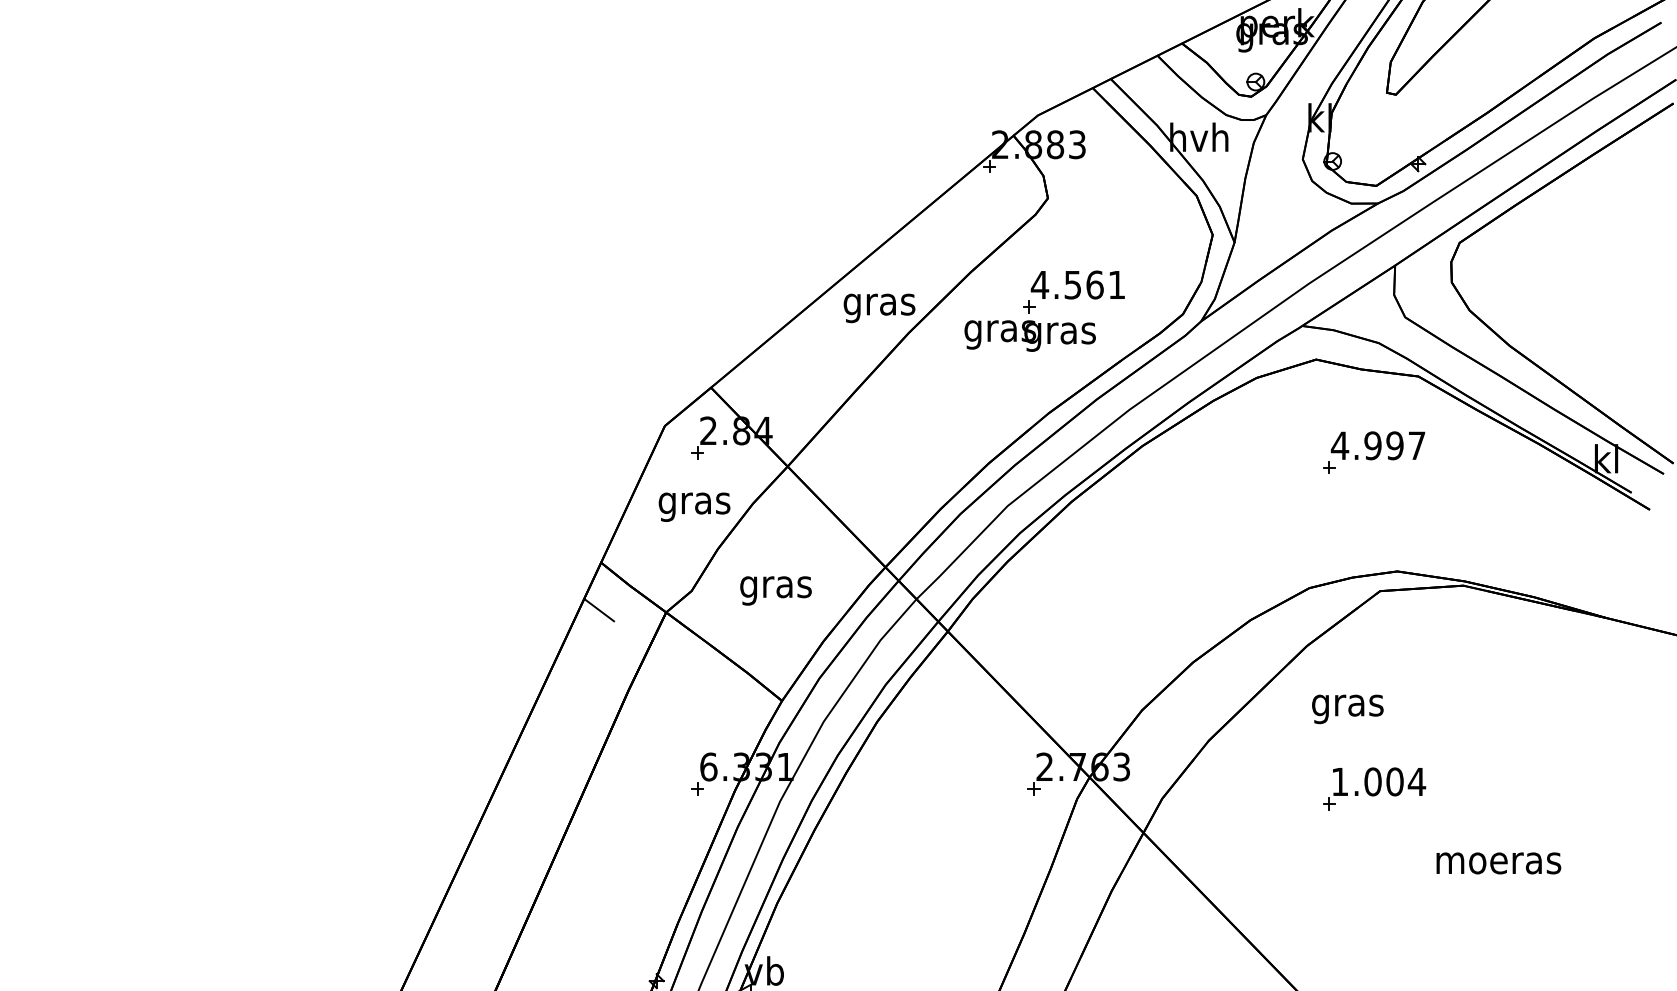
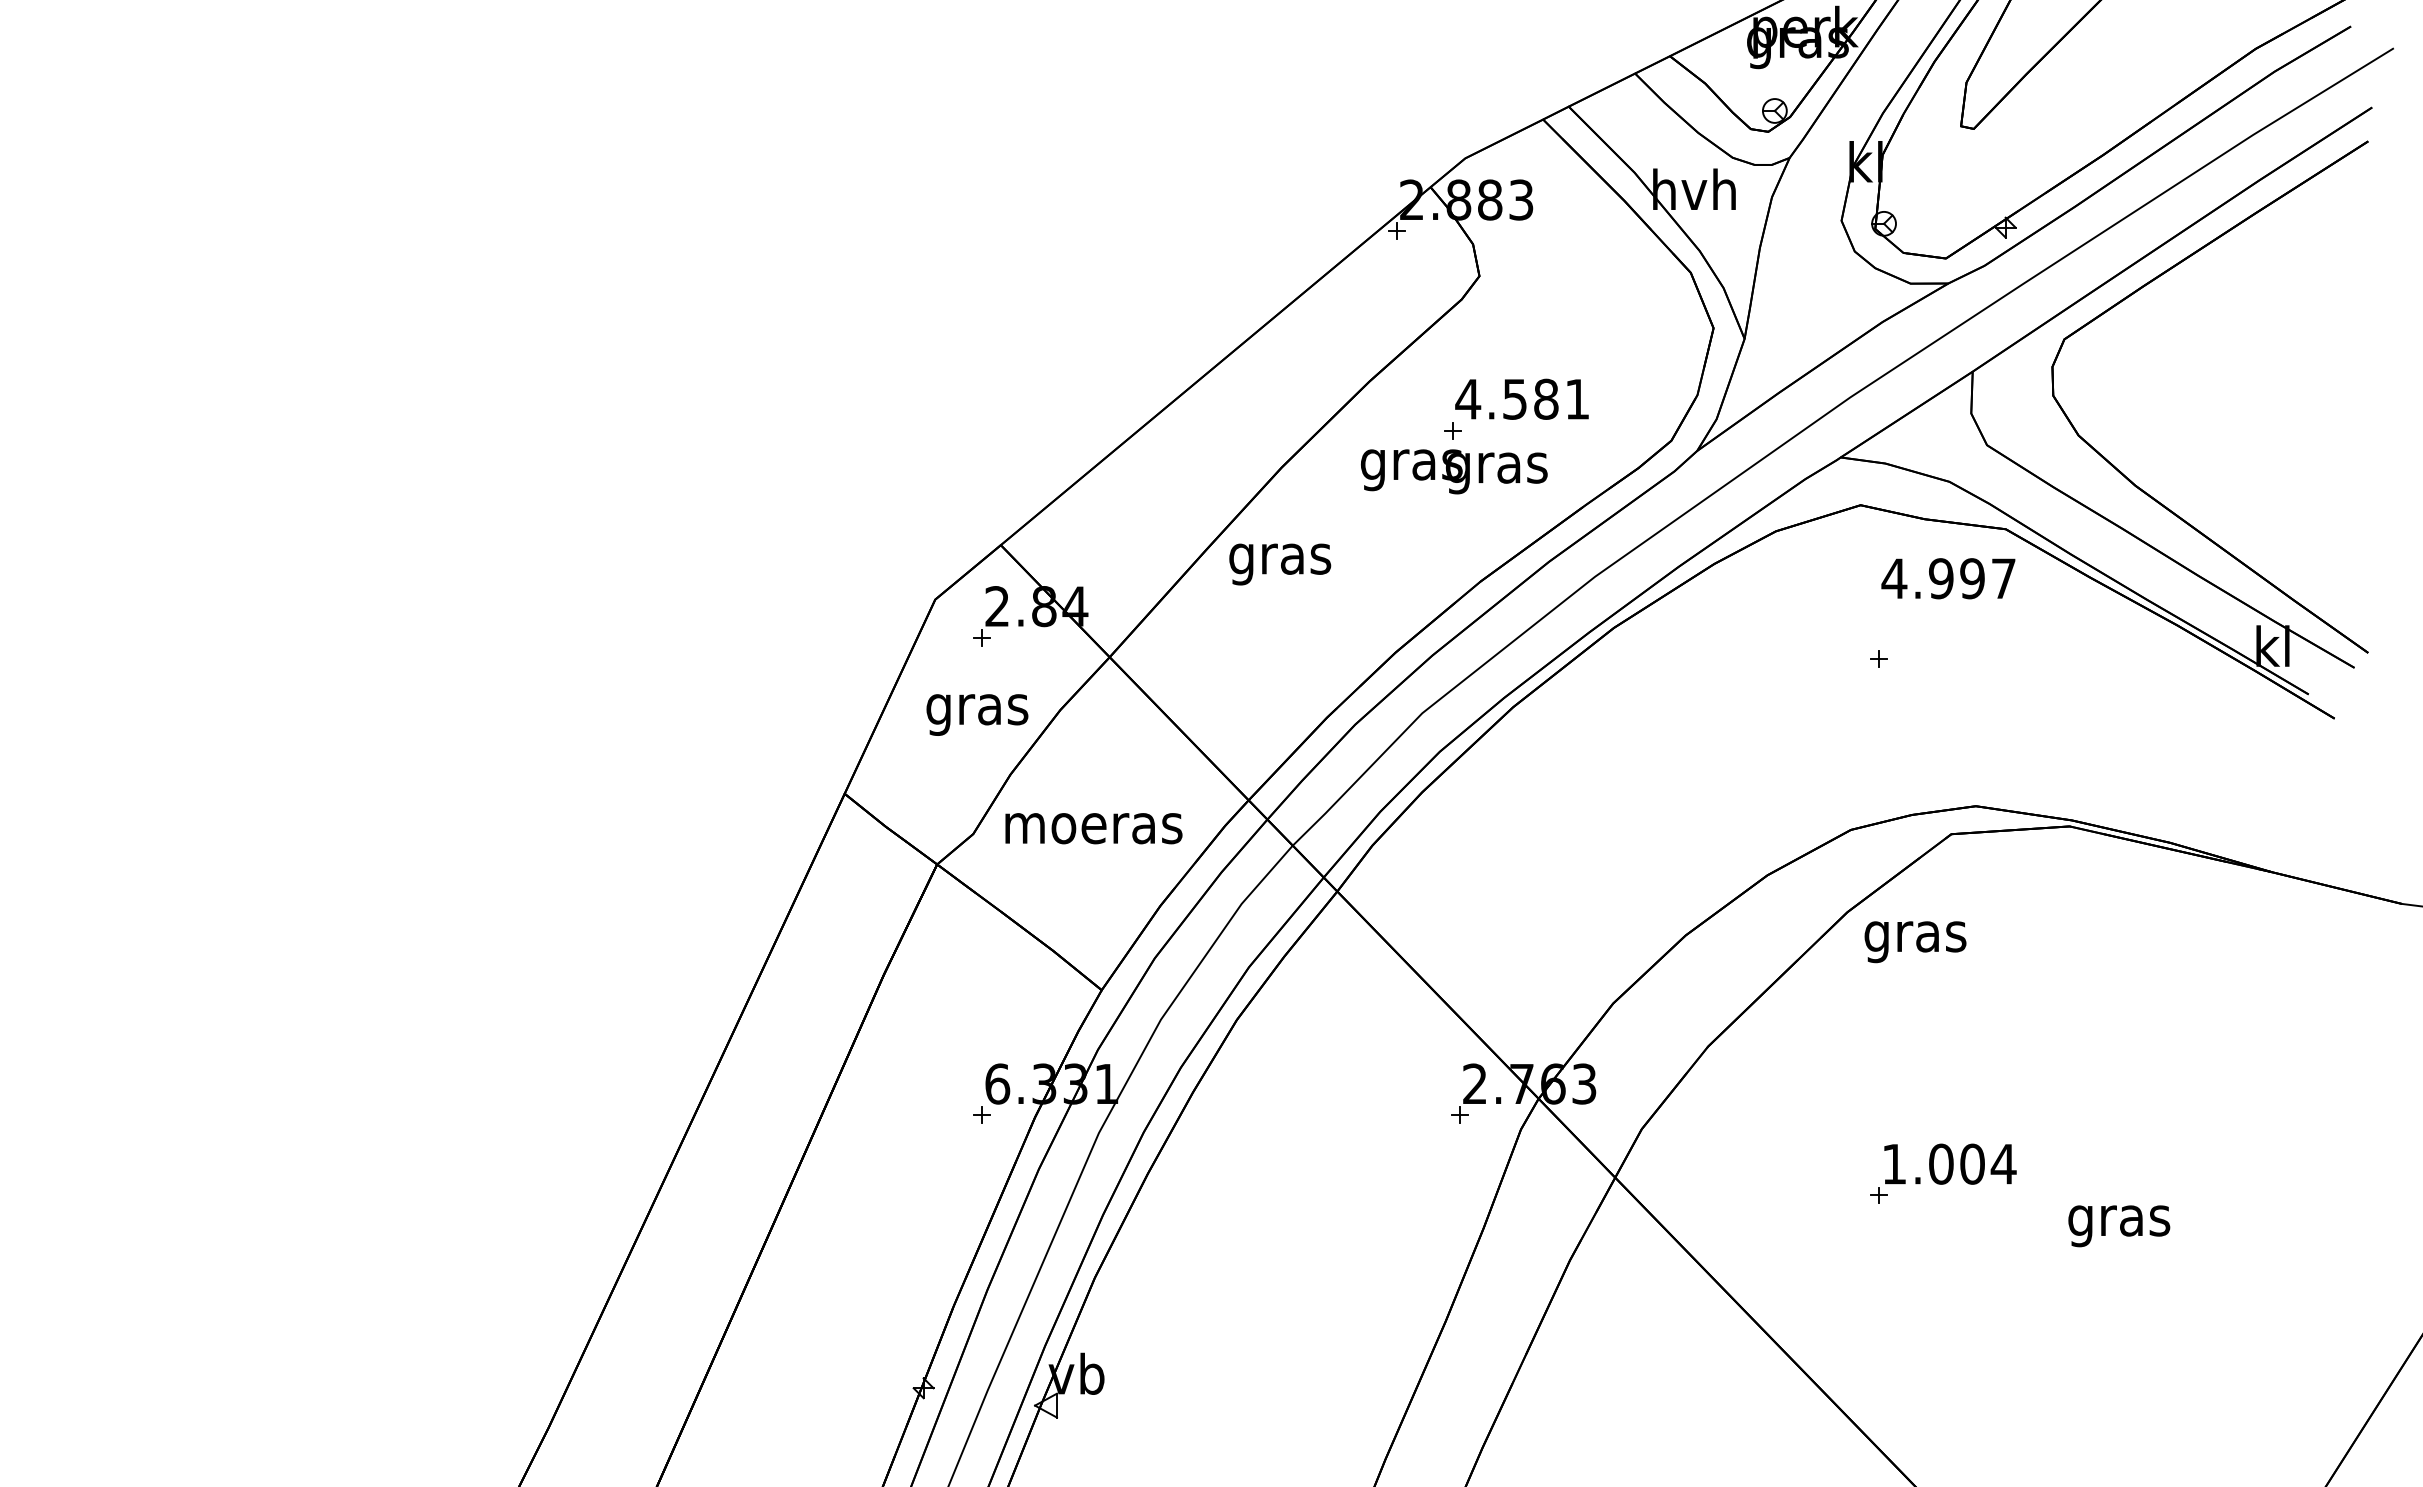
text: (1095, 284) -> (1546, 398), 4.561 -> 4.581
text: (879, 308) -> (1280, 564), moved
text: (1378, 445) -> (1948, 578), moved
text: (776, 590) -> (1093, 833), gras -> moeras
line: (599, 610) -> (842, 861), removed
text: (1347, 709) -> (1915, 942), moved
part: (1374, 788) -> (1943, 1173), moved
text: (1498, 867) -> (2119, 1226), moeras -> gras

